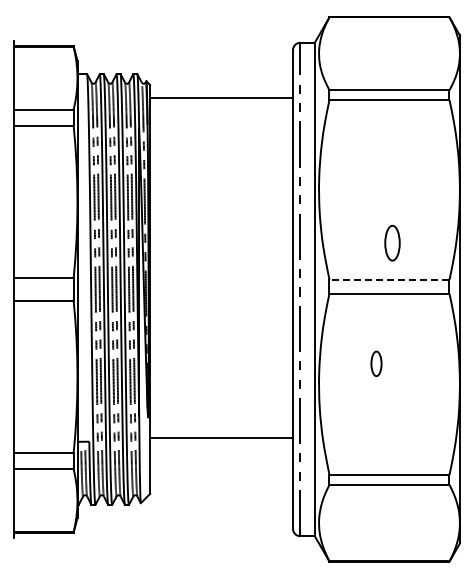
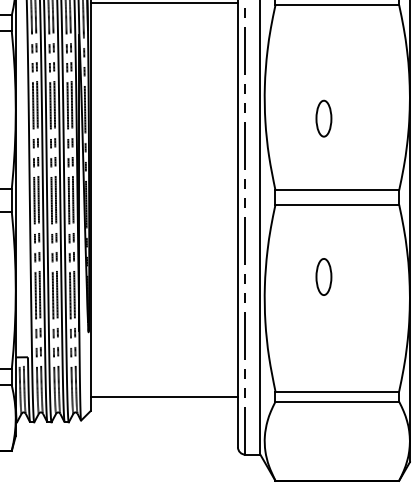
part: (392, 242) -> (323, 117), moved
line: (389, 279) -> (337, 190), dashed -> solid
part: (376, 363) -> (323, 276), size x1.43
line: (221, 437) -> (164, 397), moved

